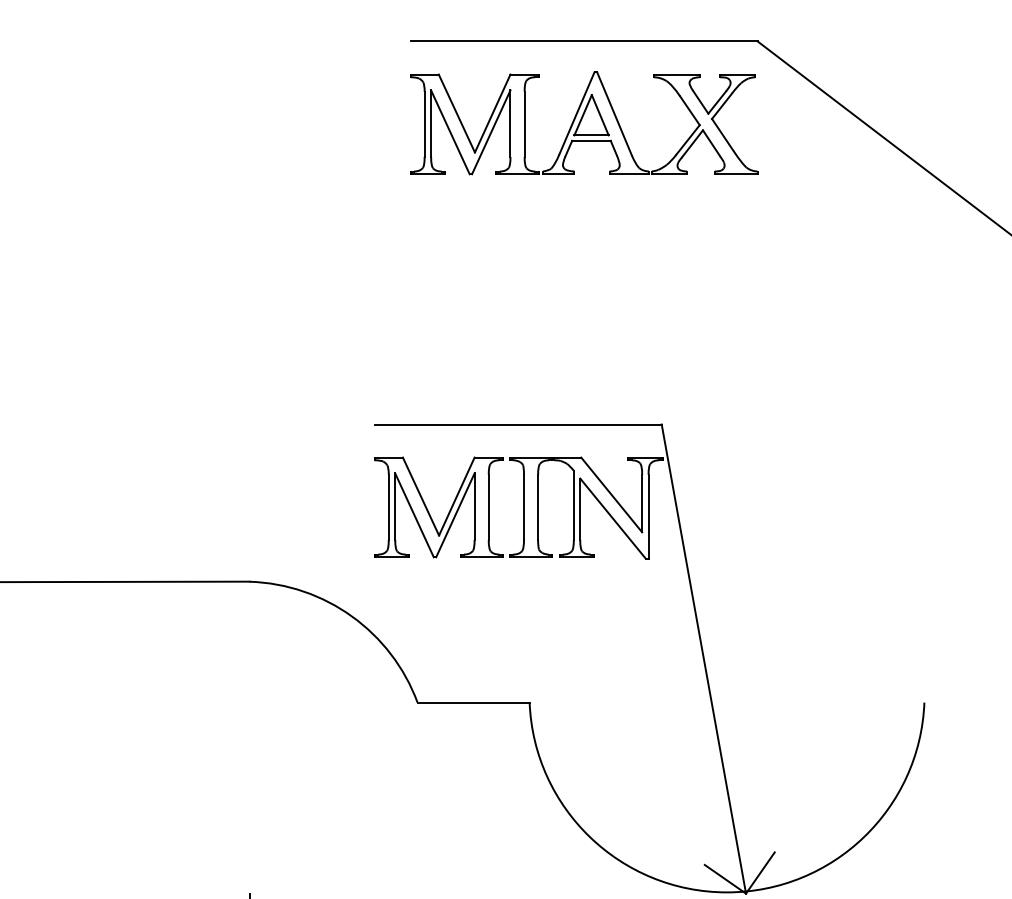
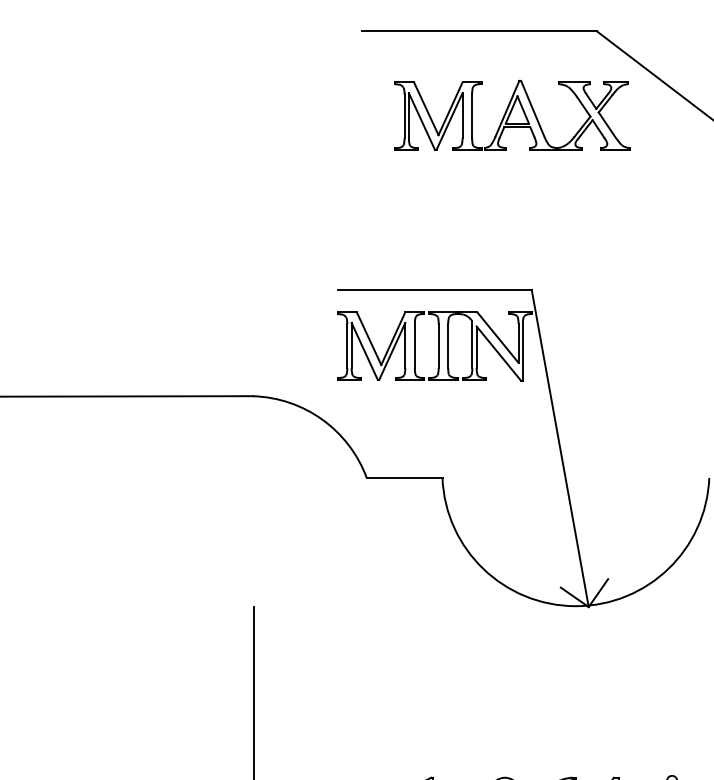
part: (584, 121) -> (512, 114), moved

